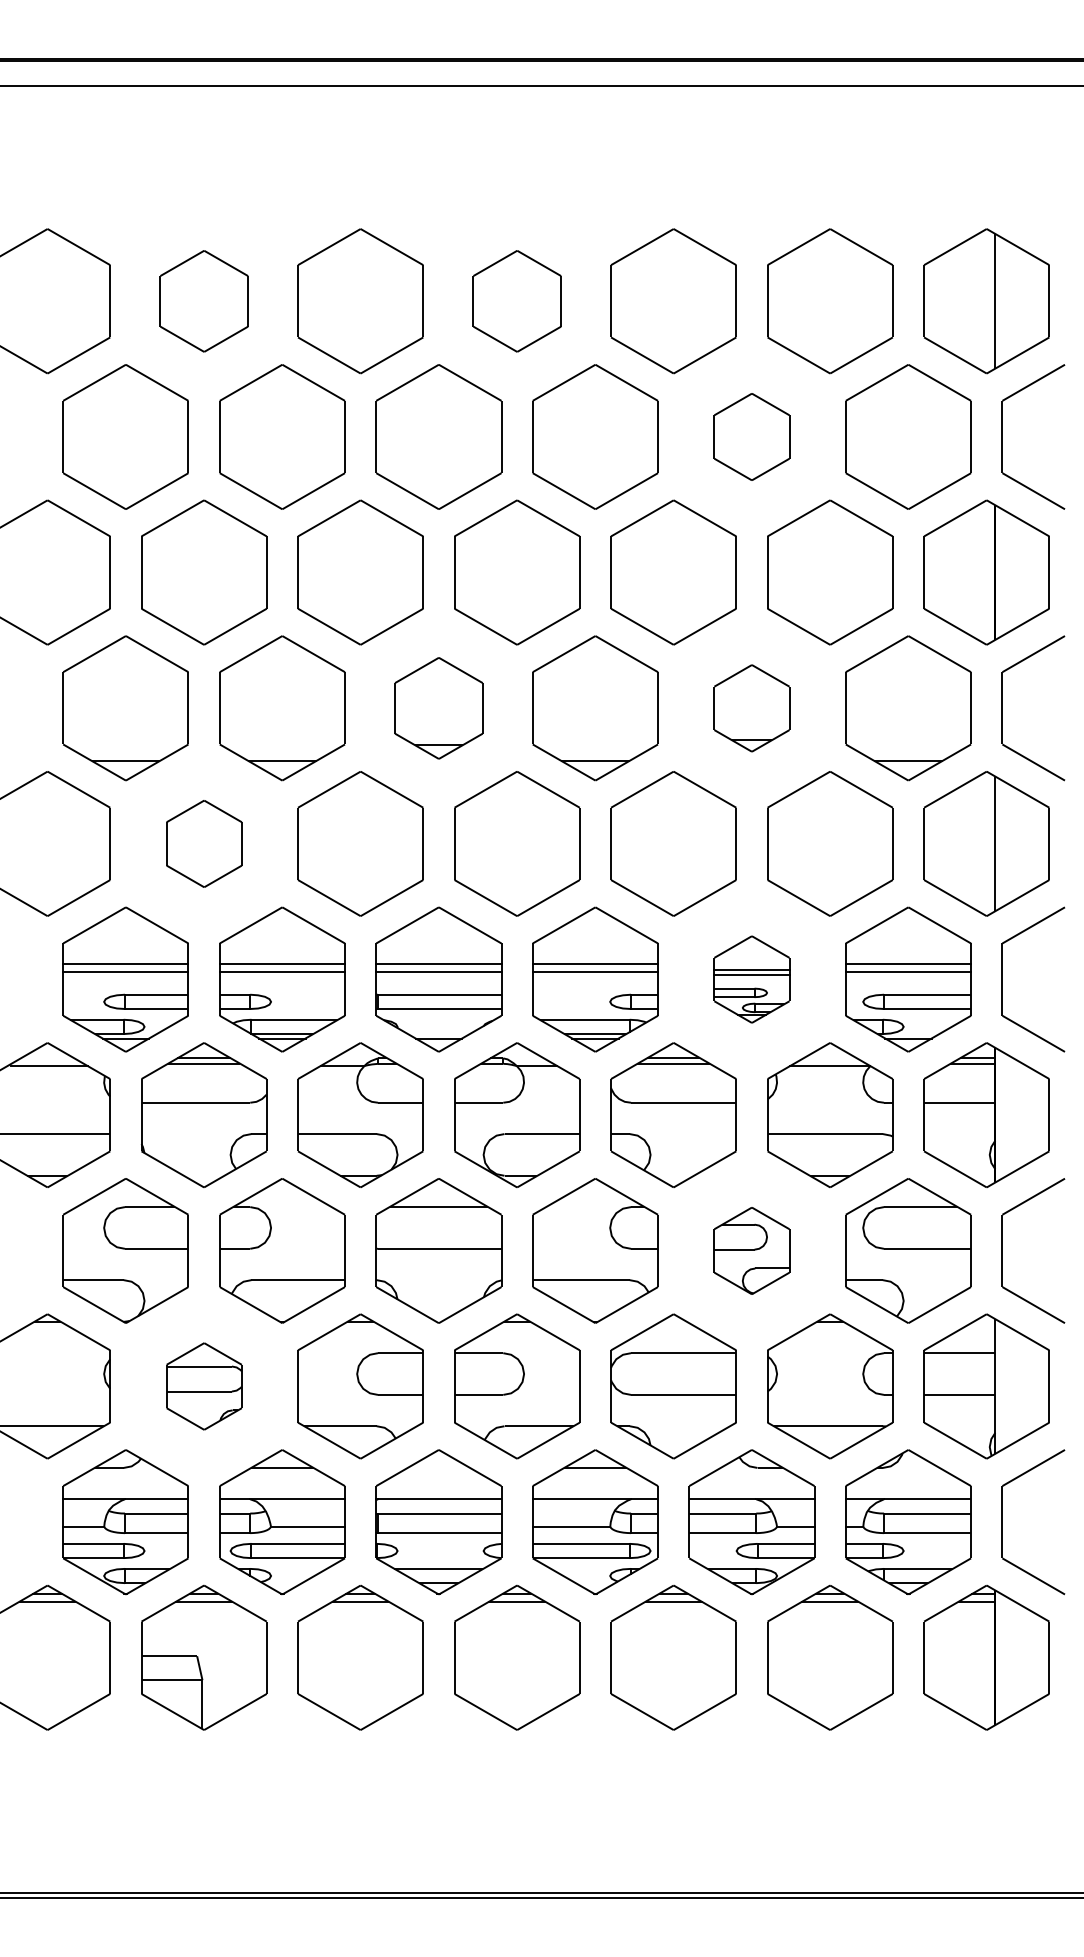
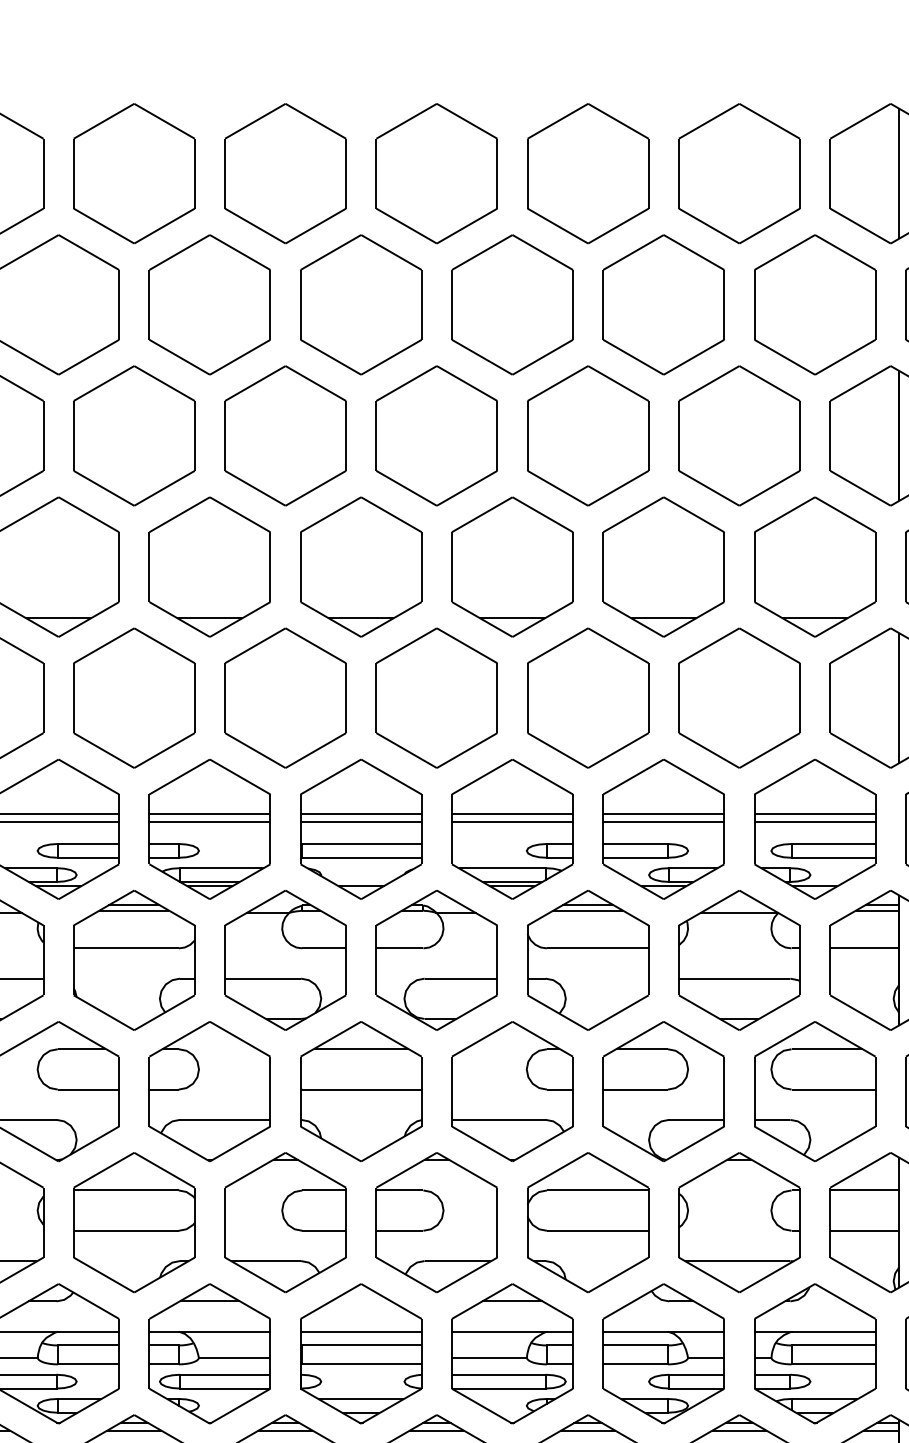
part: (204, 301) -> (134, 173), size x1.43
part: (517, 301) -> (437, 173), size x1.43
part: (751, 436) -> (663, 304), size x1.67
part: (438, 708) -> (360, 567), size x1.43
part: (751, 708) -> (663, 567), size x1.67
part: (204, 843) -> (134, 697), size x1.67
part: (751, 979) -> (663, 829), size x1.67
part: (751, 1250) -> (663, 1091), size x1.67
part: (204, 1386) -> (134, 1222), size x1.67

